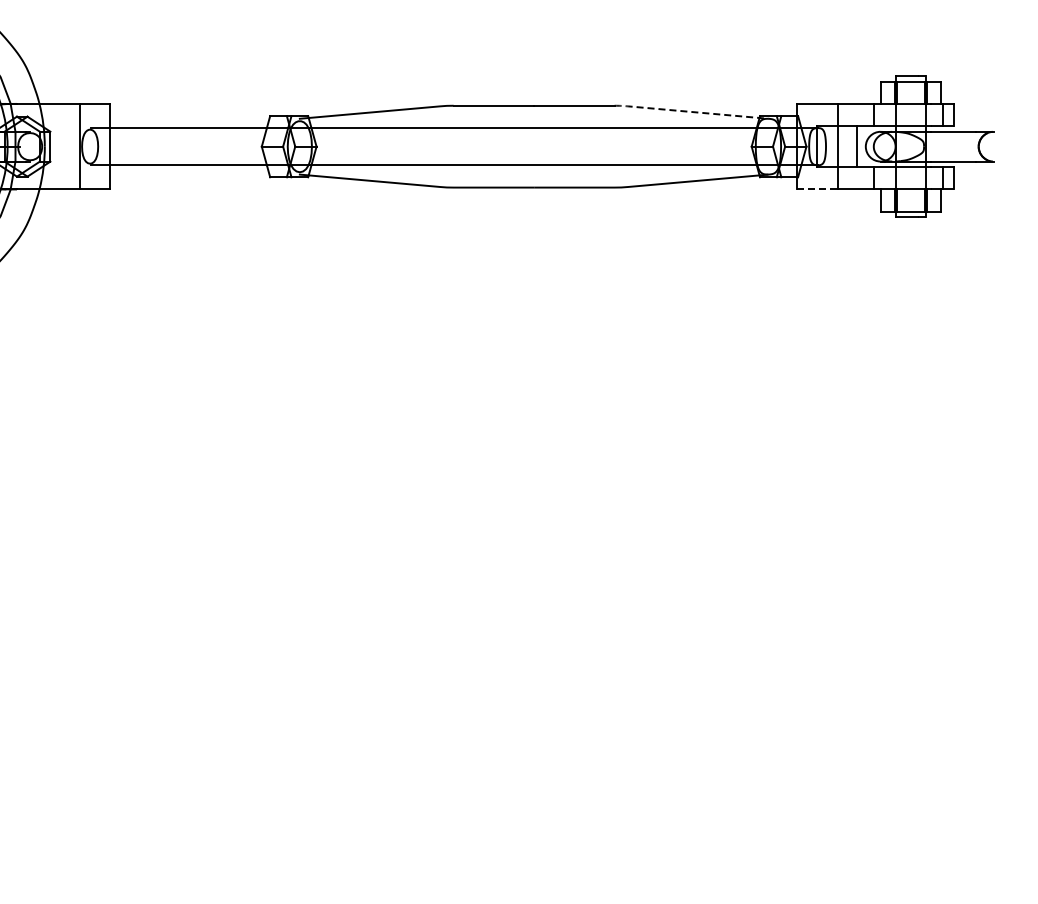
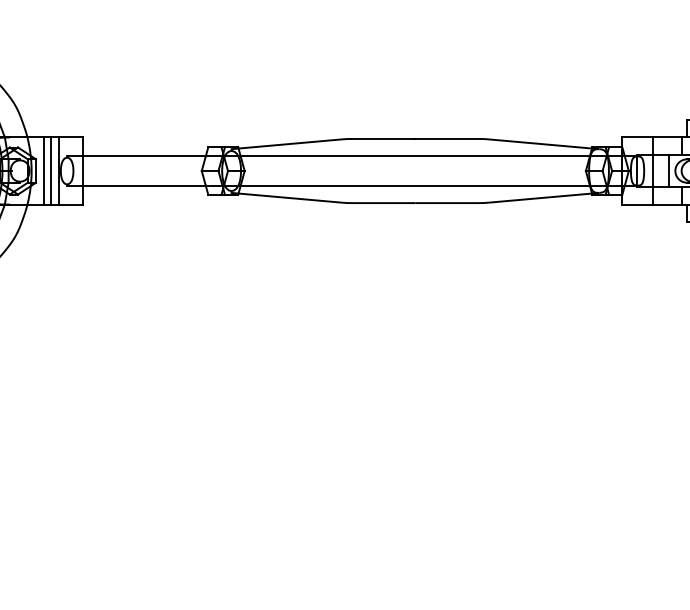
line: (688, 111) -> (536, 143), dashed -> solid
line: (60, 146) -> (43, 170), added
line: (69, 146) -> (50, 170), added
line: (818, 189) -> (638, 204), dashed -> solid

